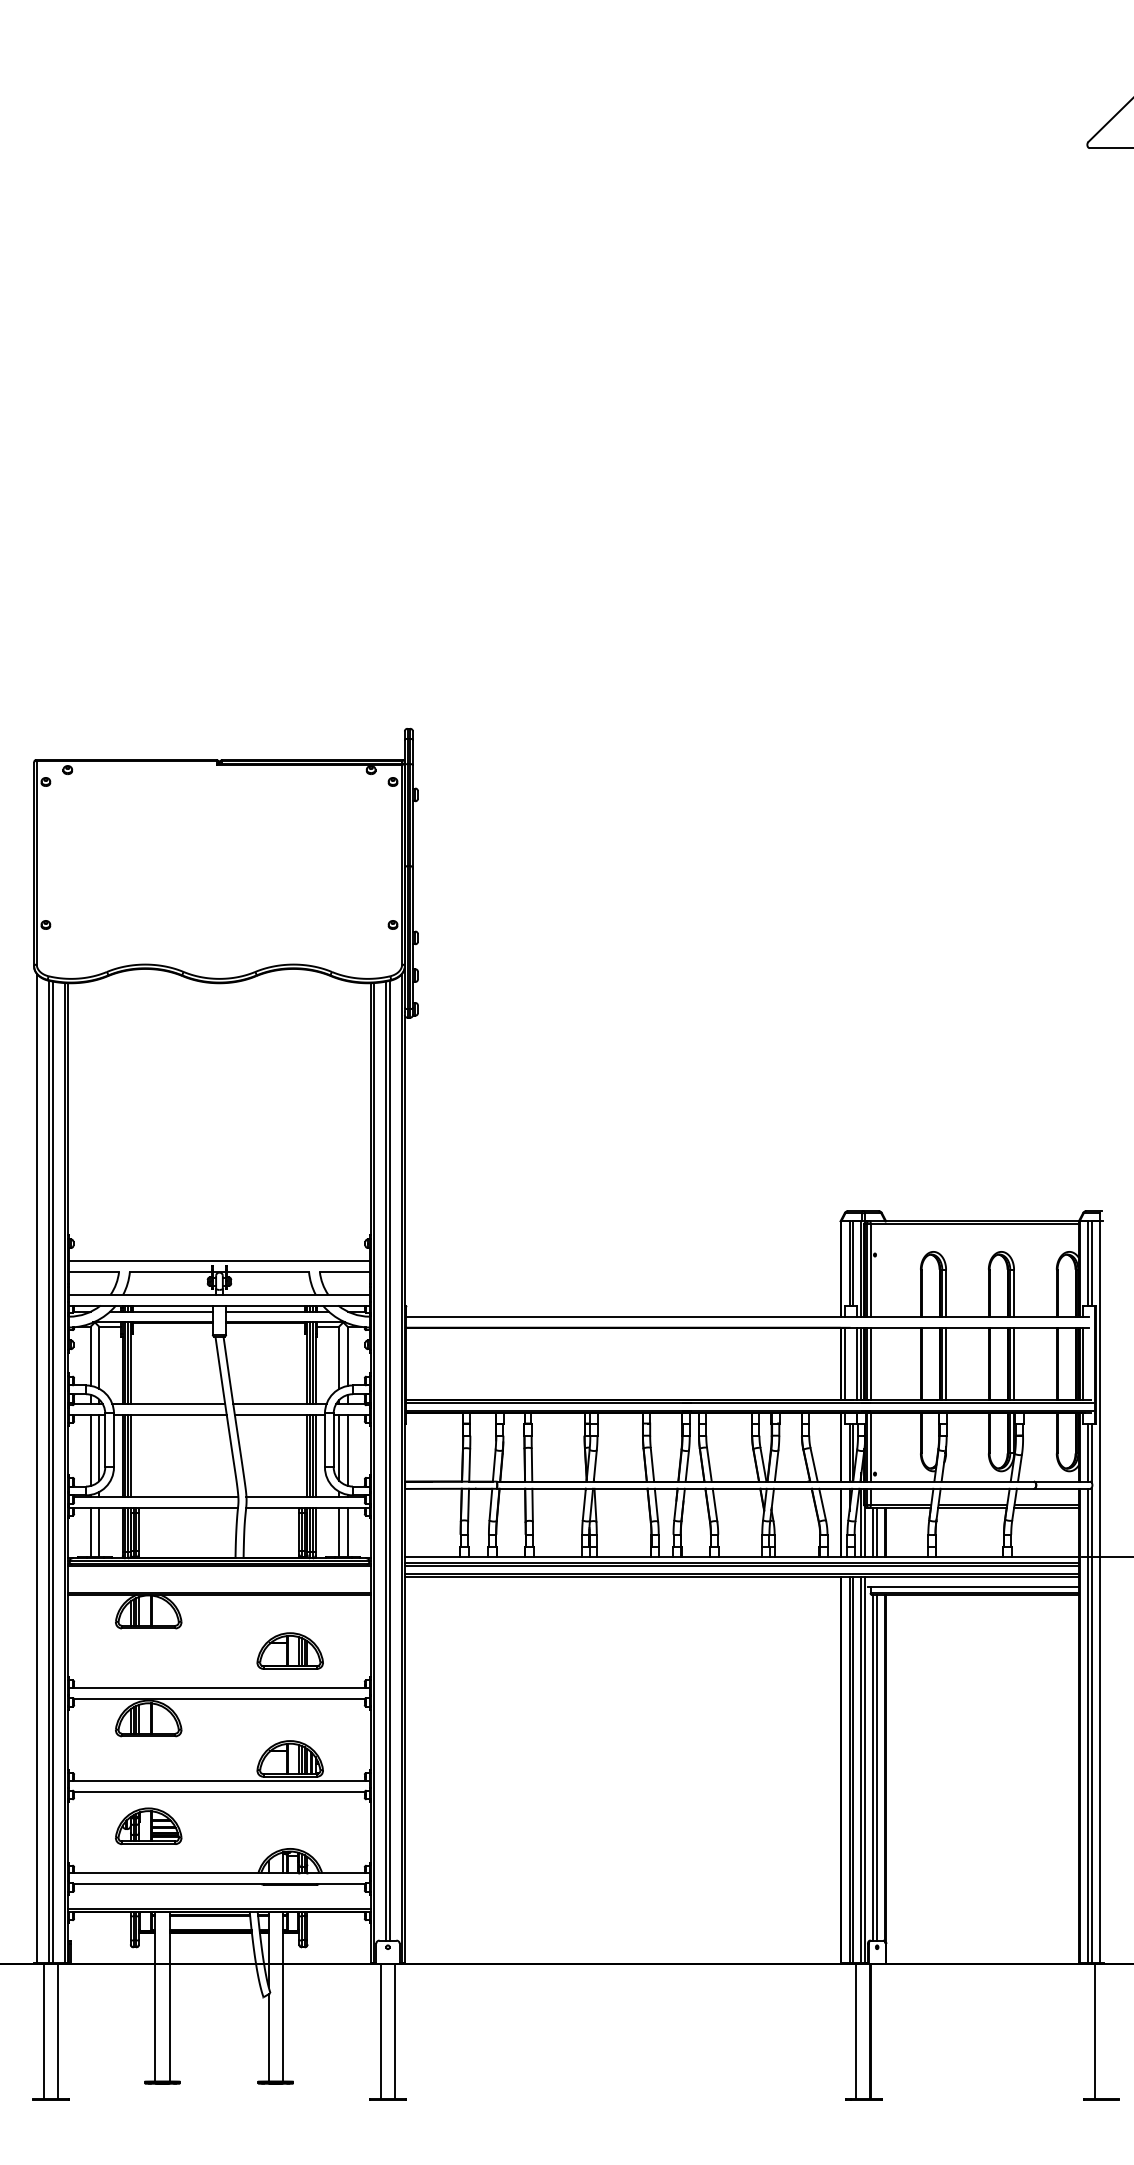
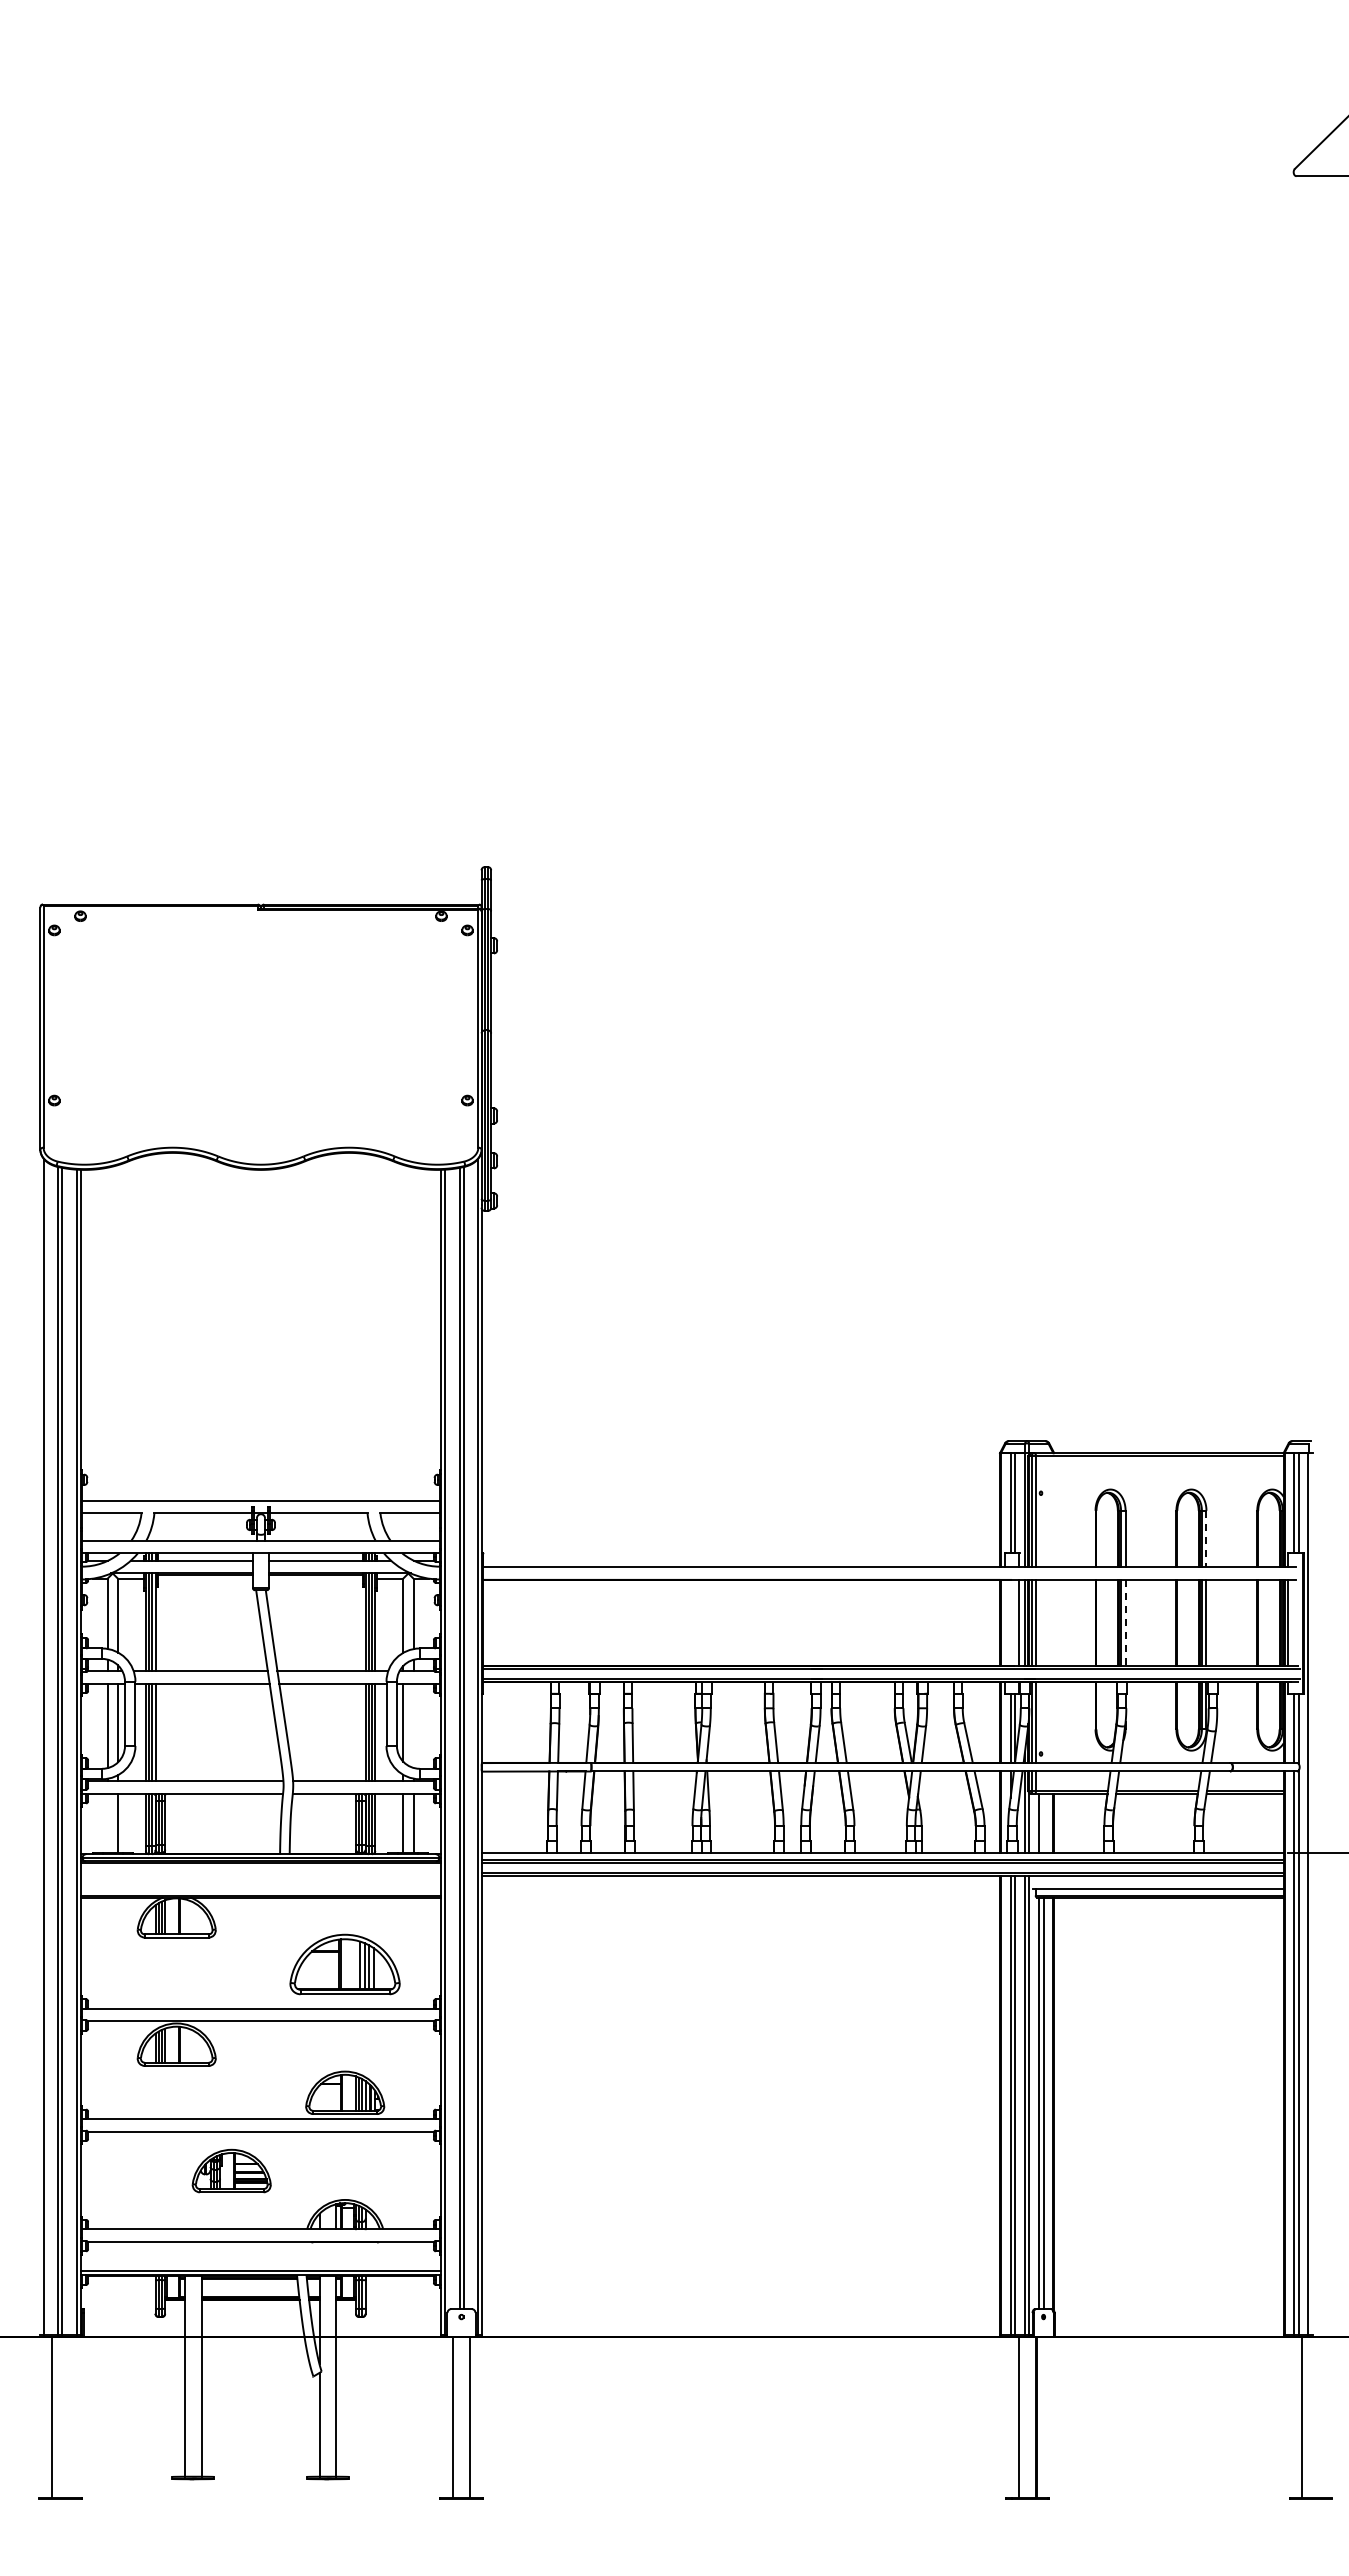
line: (1014, 1293) -> (1206, 1539), solid -> dashed
line: (844, 1363) -> (1004, 1622), removed
line: (946, 1363) -> (1125, 1622), solid -> dashed
line: (347, 1450) -> (413, 1725), removed
line: (90, 1532) -> (107, 1823), removed
line: (877, 1532) -> (1043, 1823), removed
part: (290, 1651) -> (345, 1964), size x1.4
part: (148, 1825) -> (231, 2170), moved
line: (57, 2031) -> (68, 2417), removed

